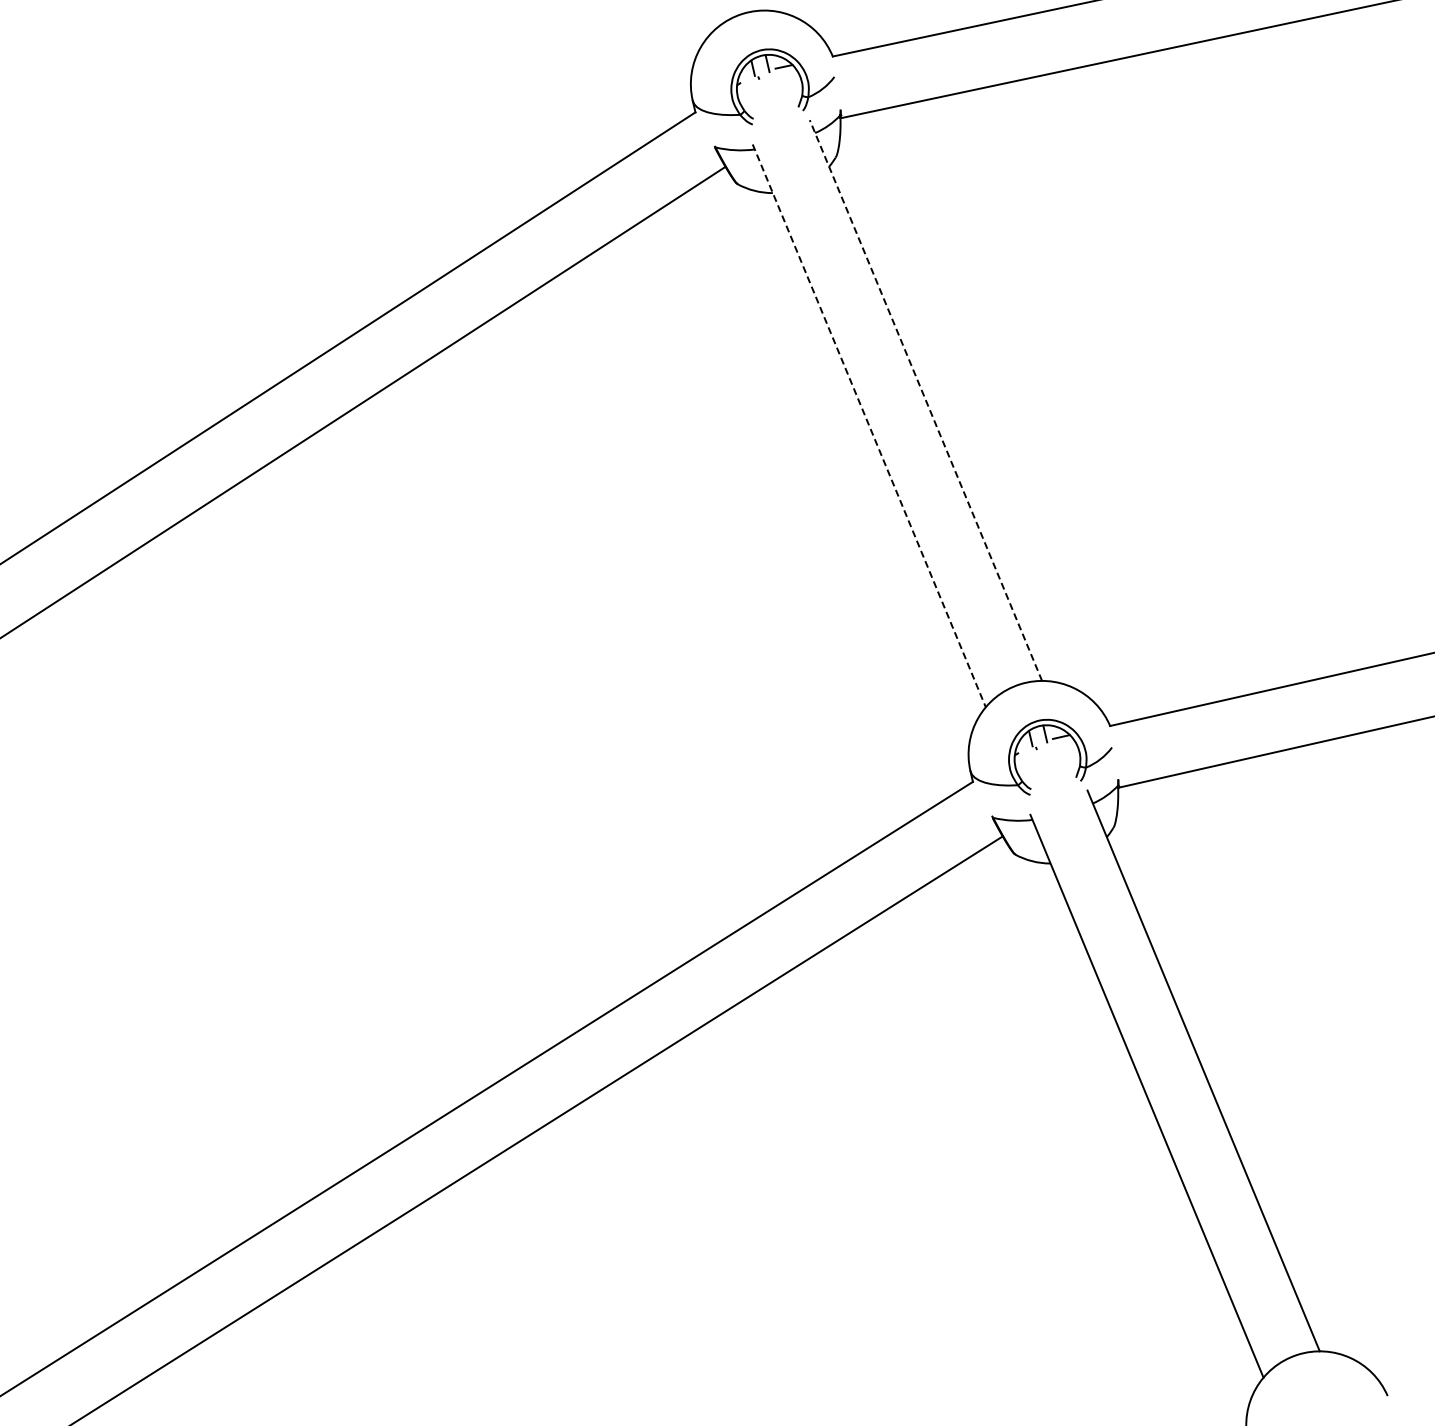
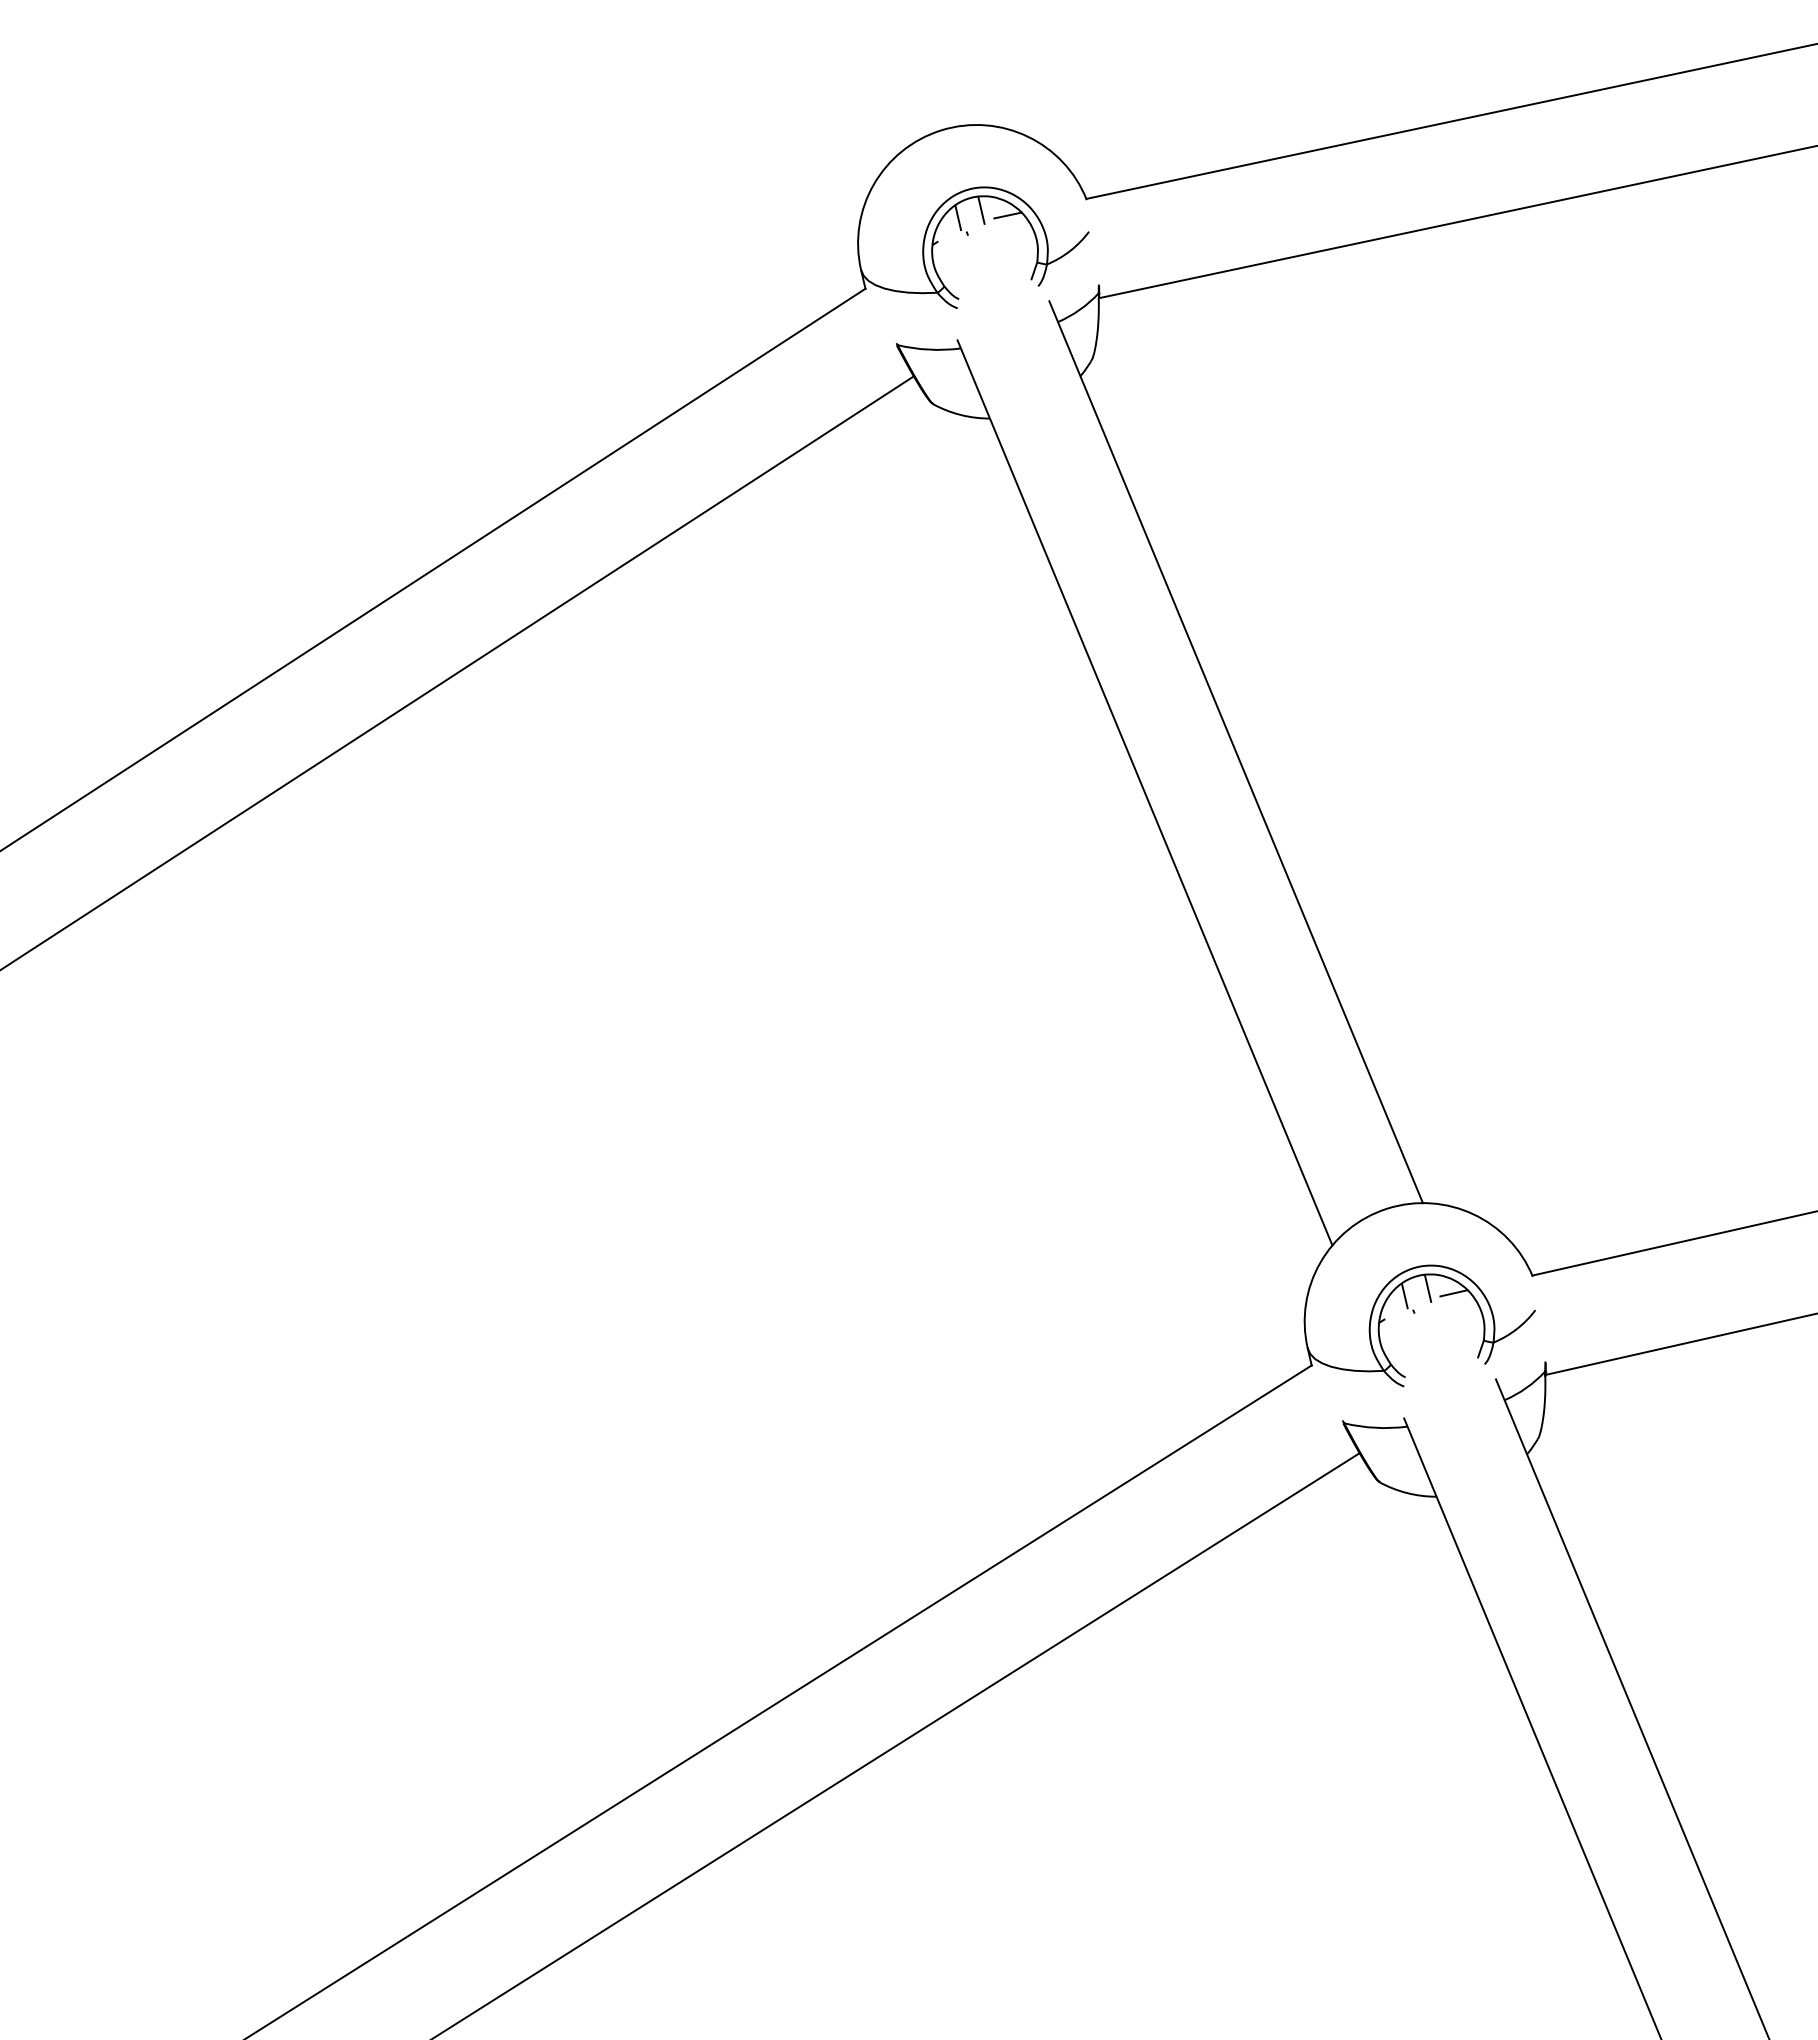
line: (925, 400) -> (1235, 752), dashed -> solid
line: (869, 425) -> (1145, 792), dashed -> solid

